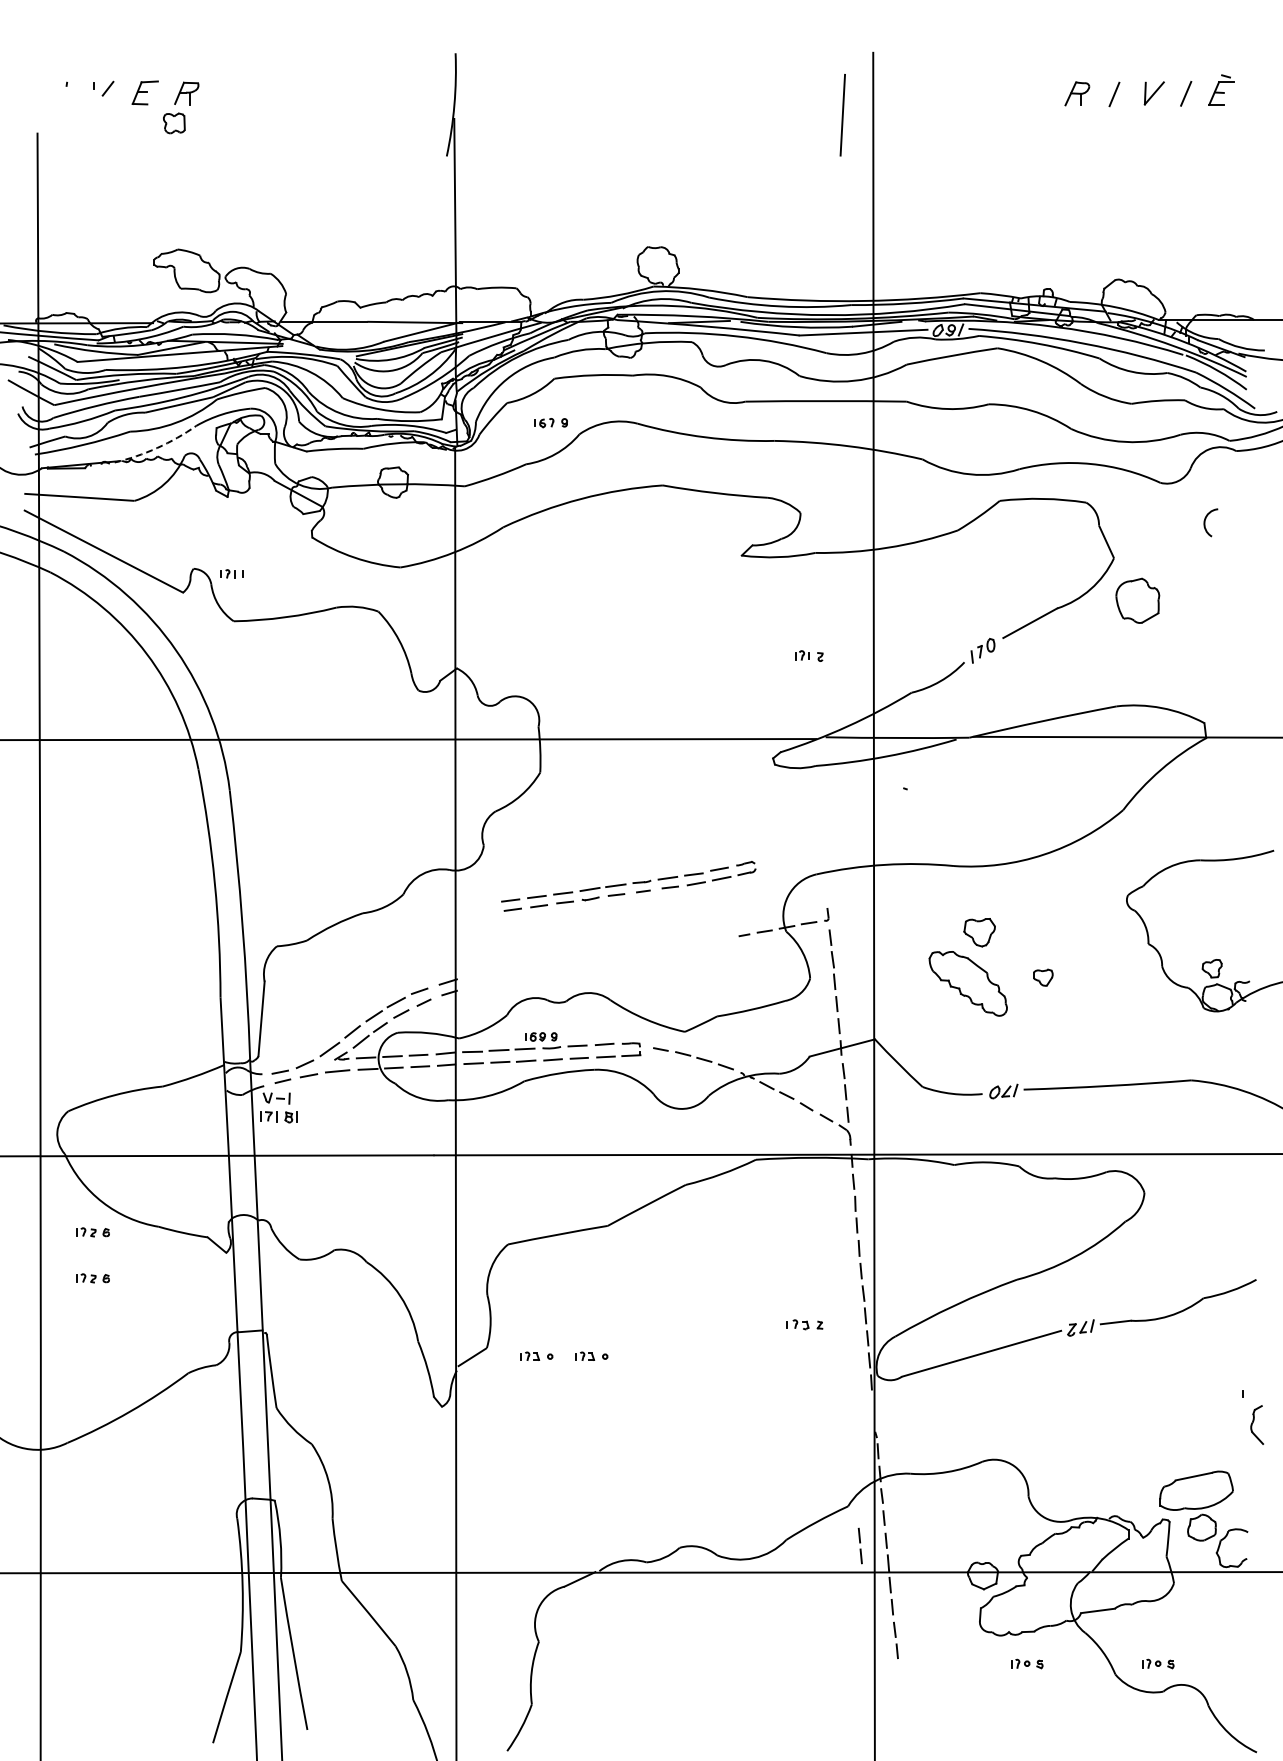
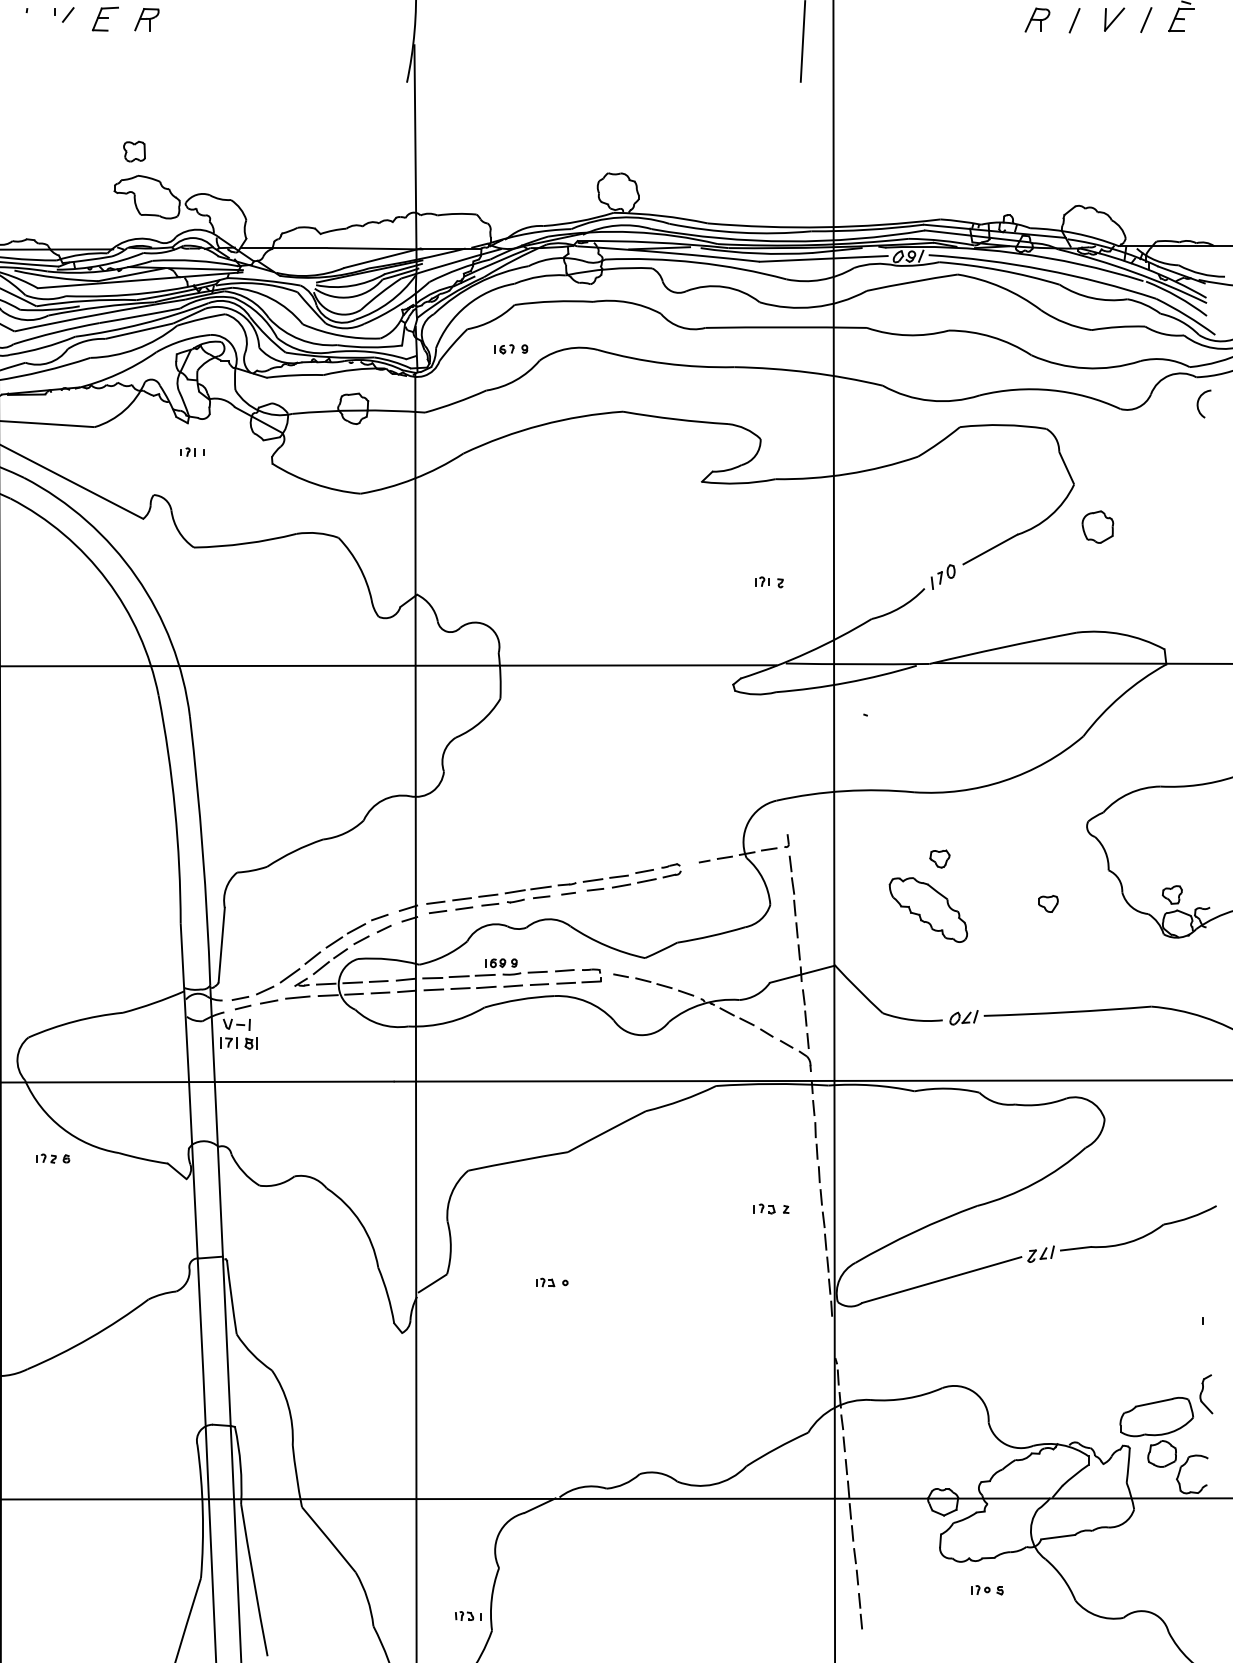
part: (174, 123) -> (134, 151), moved
arc: (157, 448) -> (117, 374), dashed -> solid
arc: (1205, 522) -> (1198, 403), moved
part: (231, 573) -> (191, 451), moved
part: (1137, 600) -> (1097, 526), size x0.71
part: (628, 886) -> (553, 888), moved
part: (979, 932) -> (939, 858), size x0.62
part: (1043, 977) -> (1048, 903), moved
part: (92, 1278) -> (52, 1204), removed
part: (804, 1324) -> (770, 1208), moved
part: (536, 1355) -> (496, 1281), removed
part: (1256, 1424) -> (1205, 1393), moved
line: (859, 1543) -> (859, 1608), moved
part: (1158, 1663) -> (1118, 1589), removed
part: (507, 1689) -> (467, 1615), added

